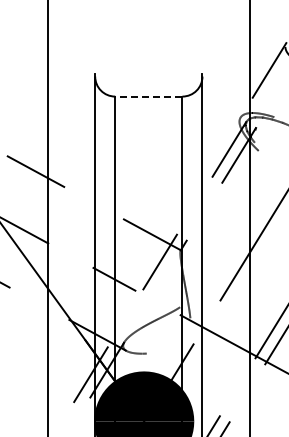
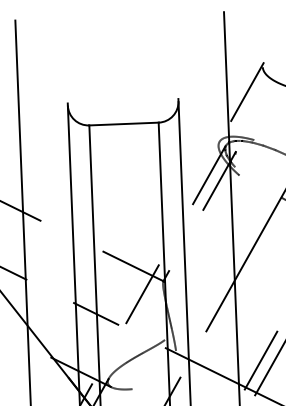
line: (148, 96) -> (123, 123), dashed -> solid

